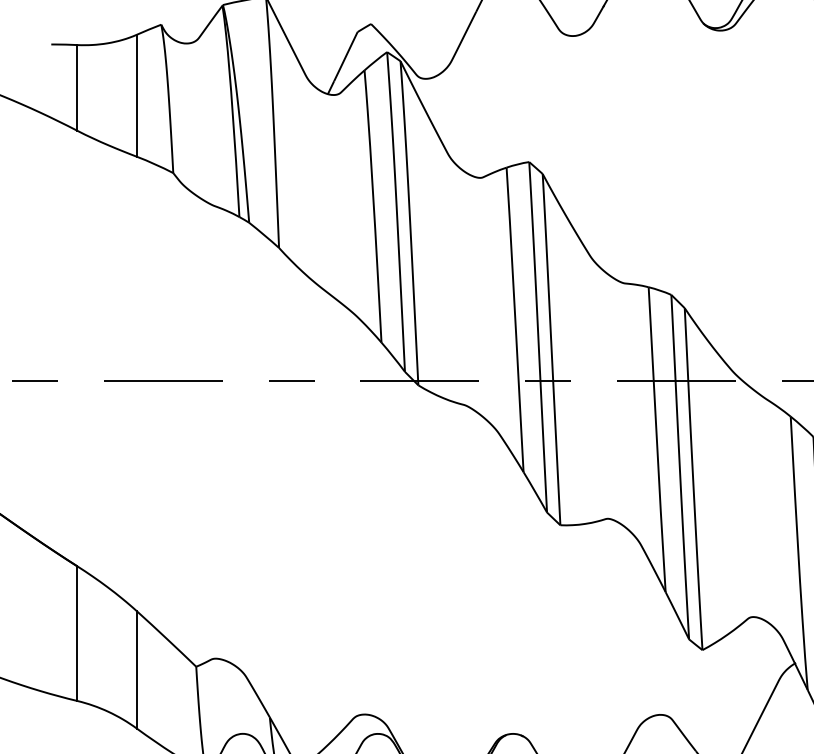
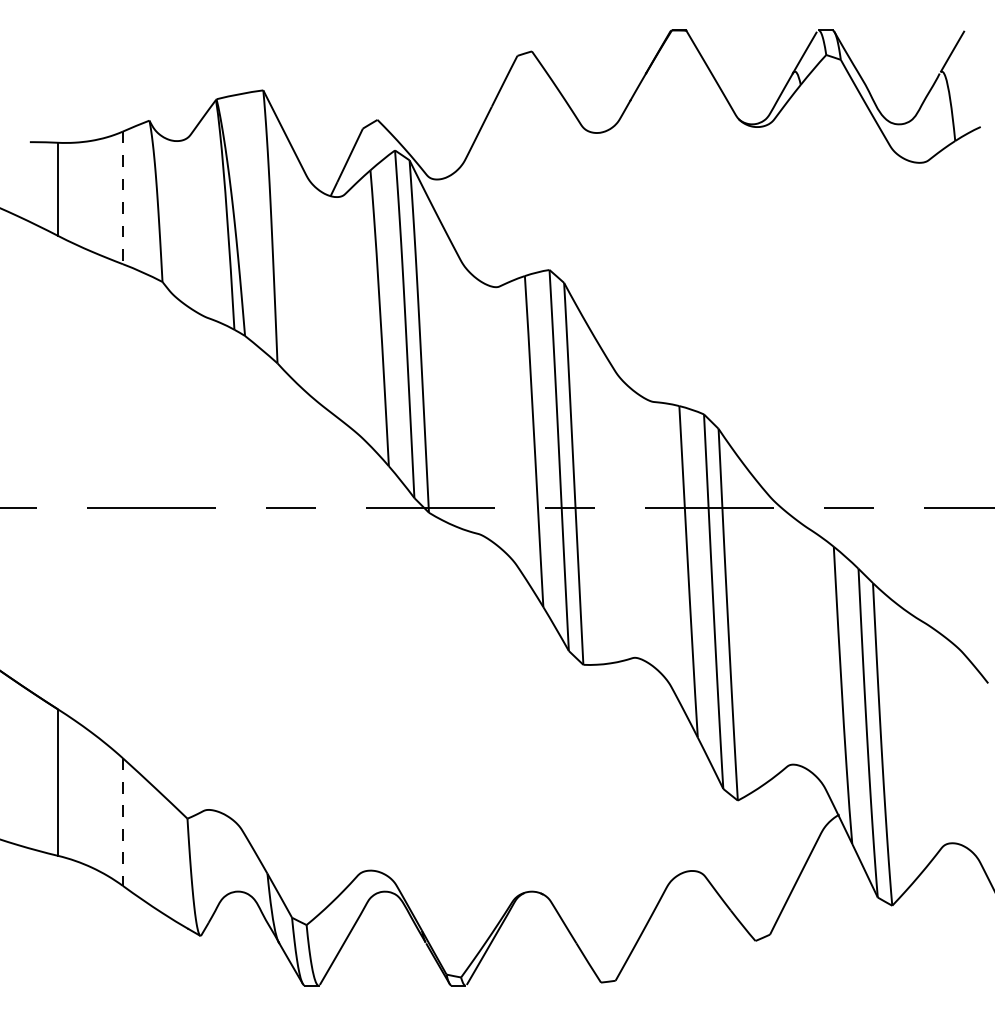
line: (136, 96) -> (122, 198), solid -> dashed
line: (136, 670) -> (122, 822), solid -> dashed

